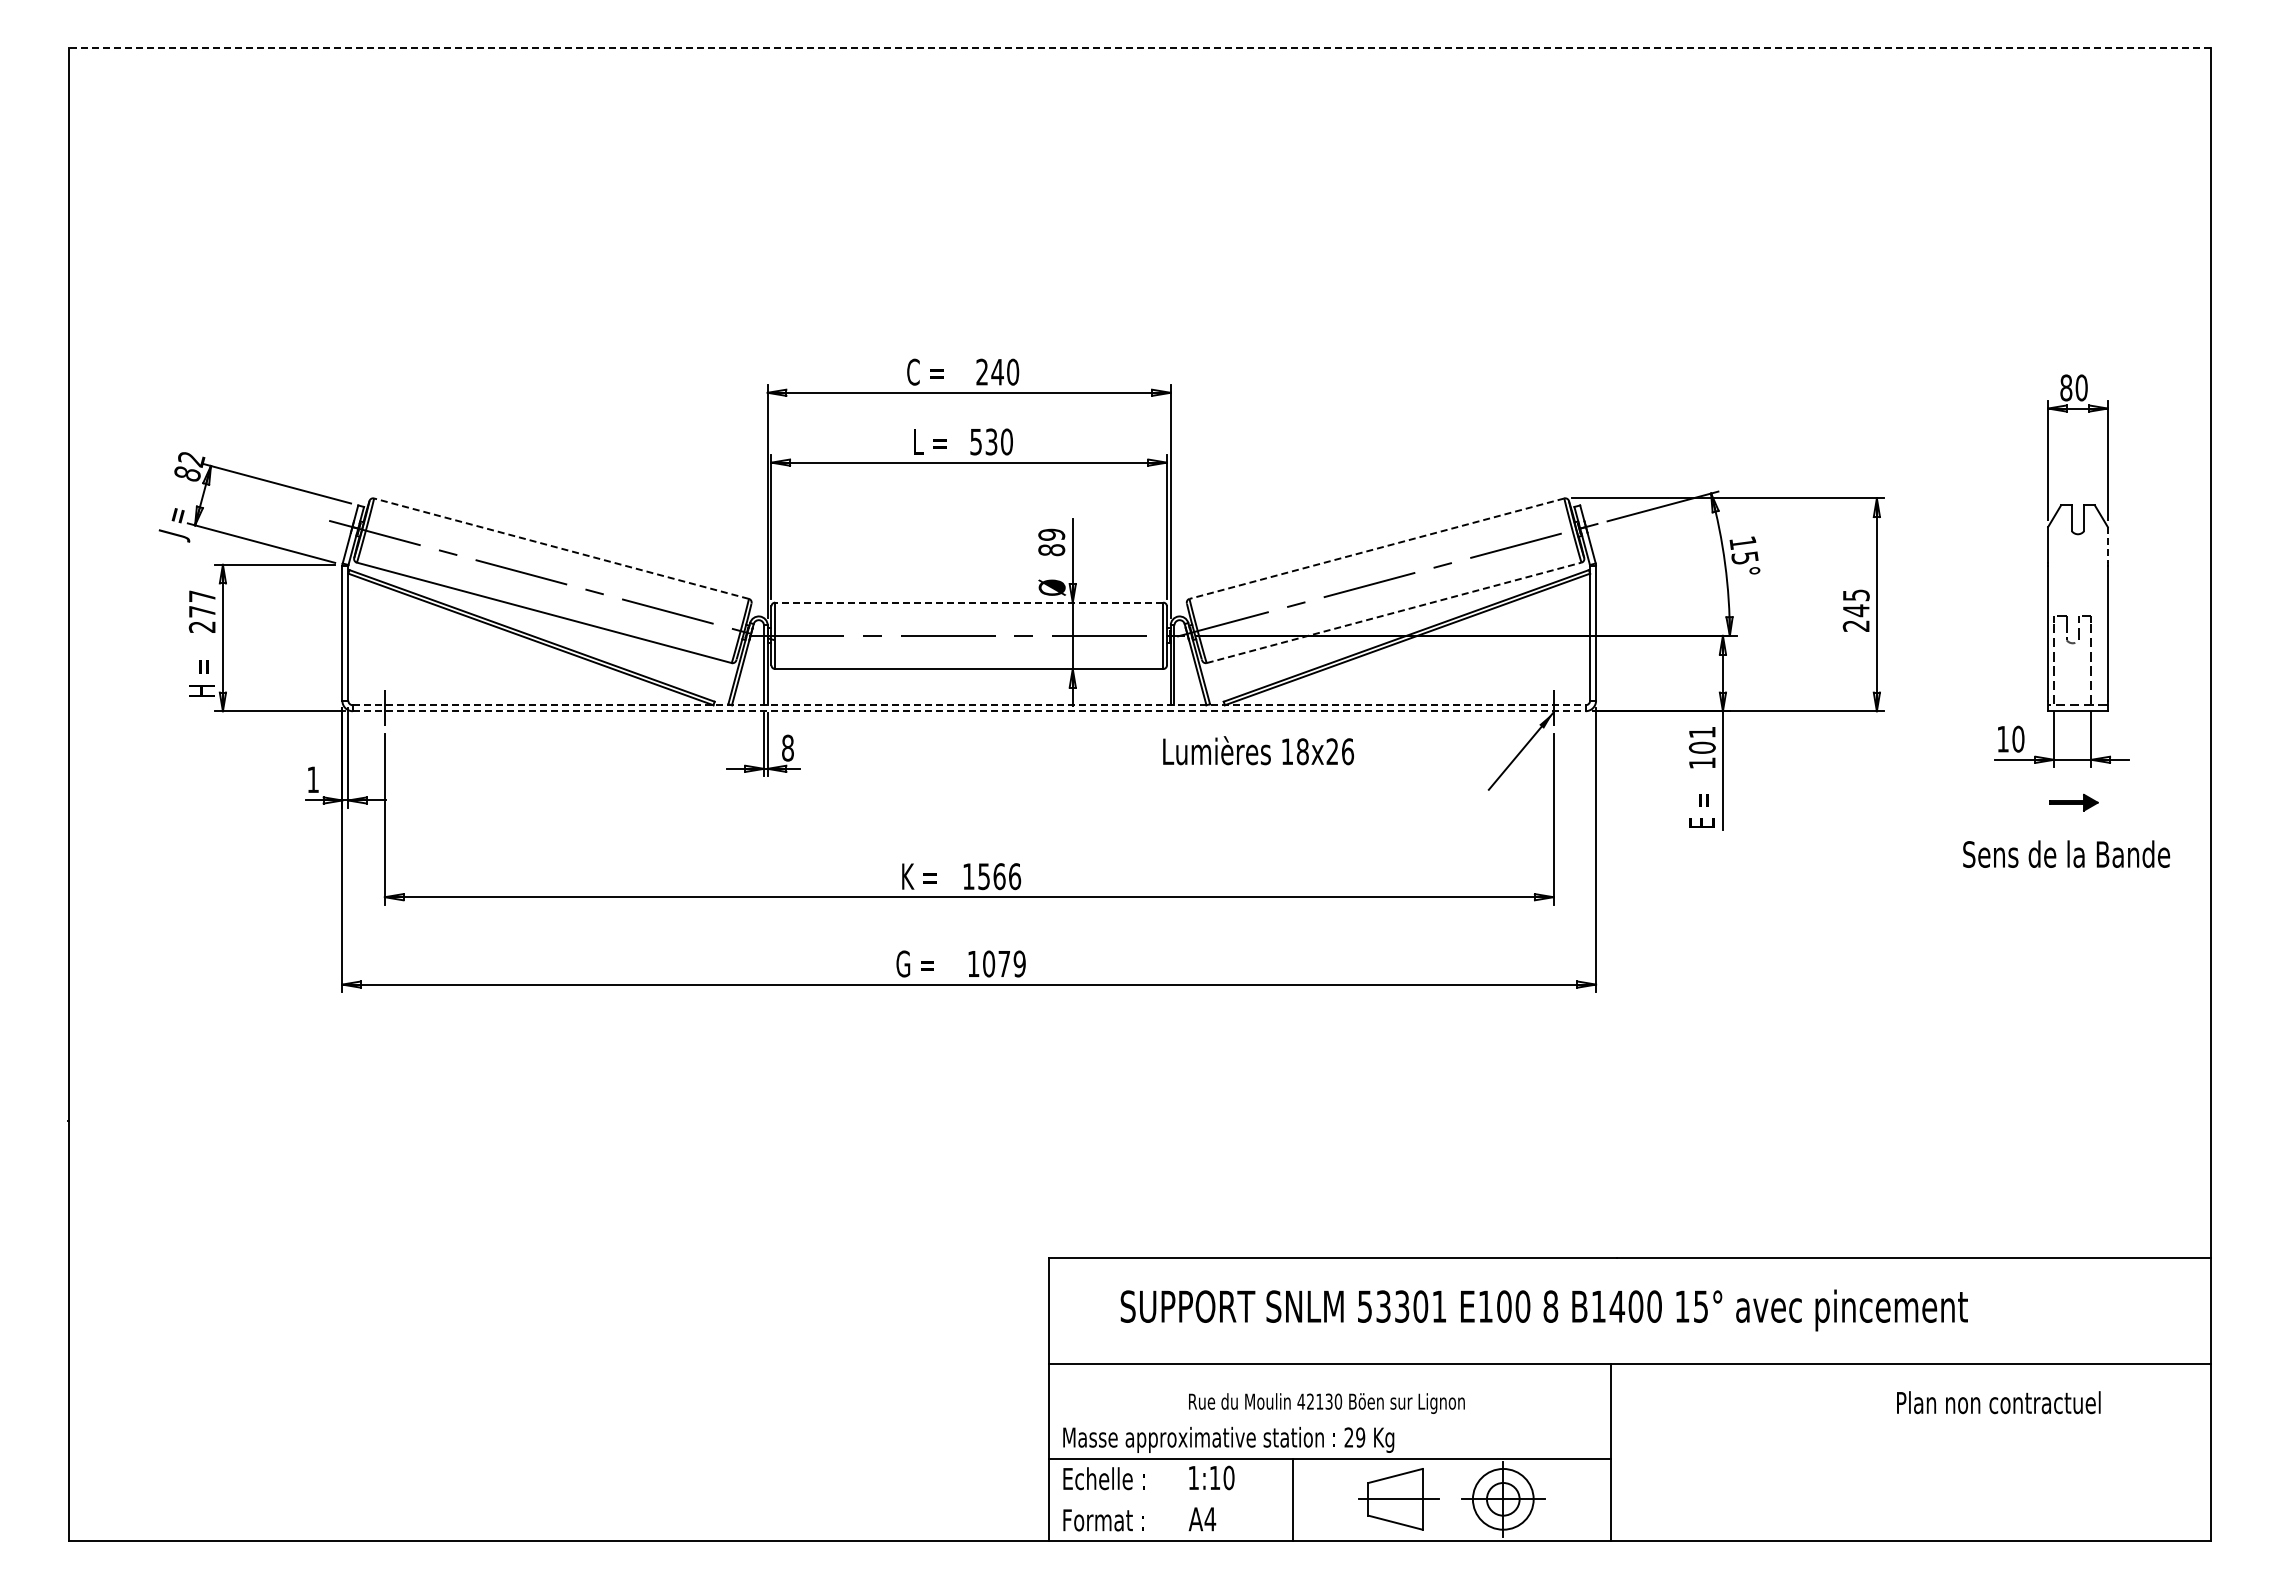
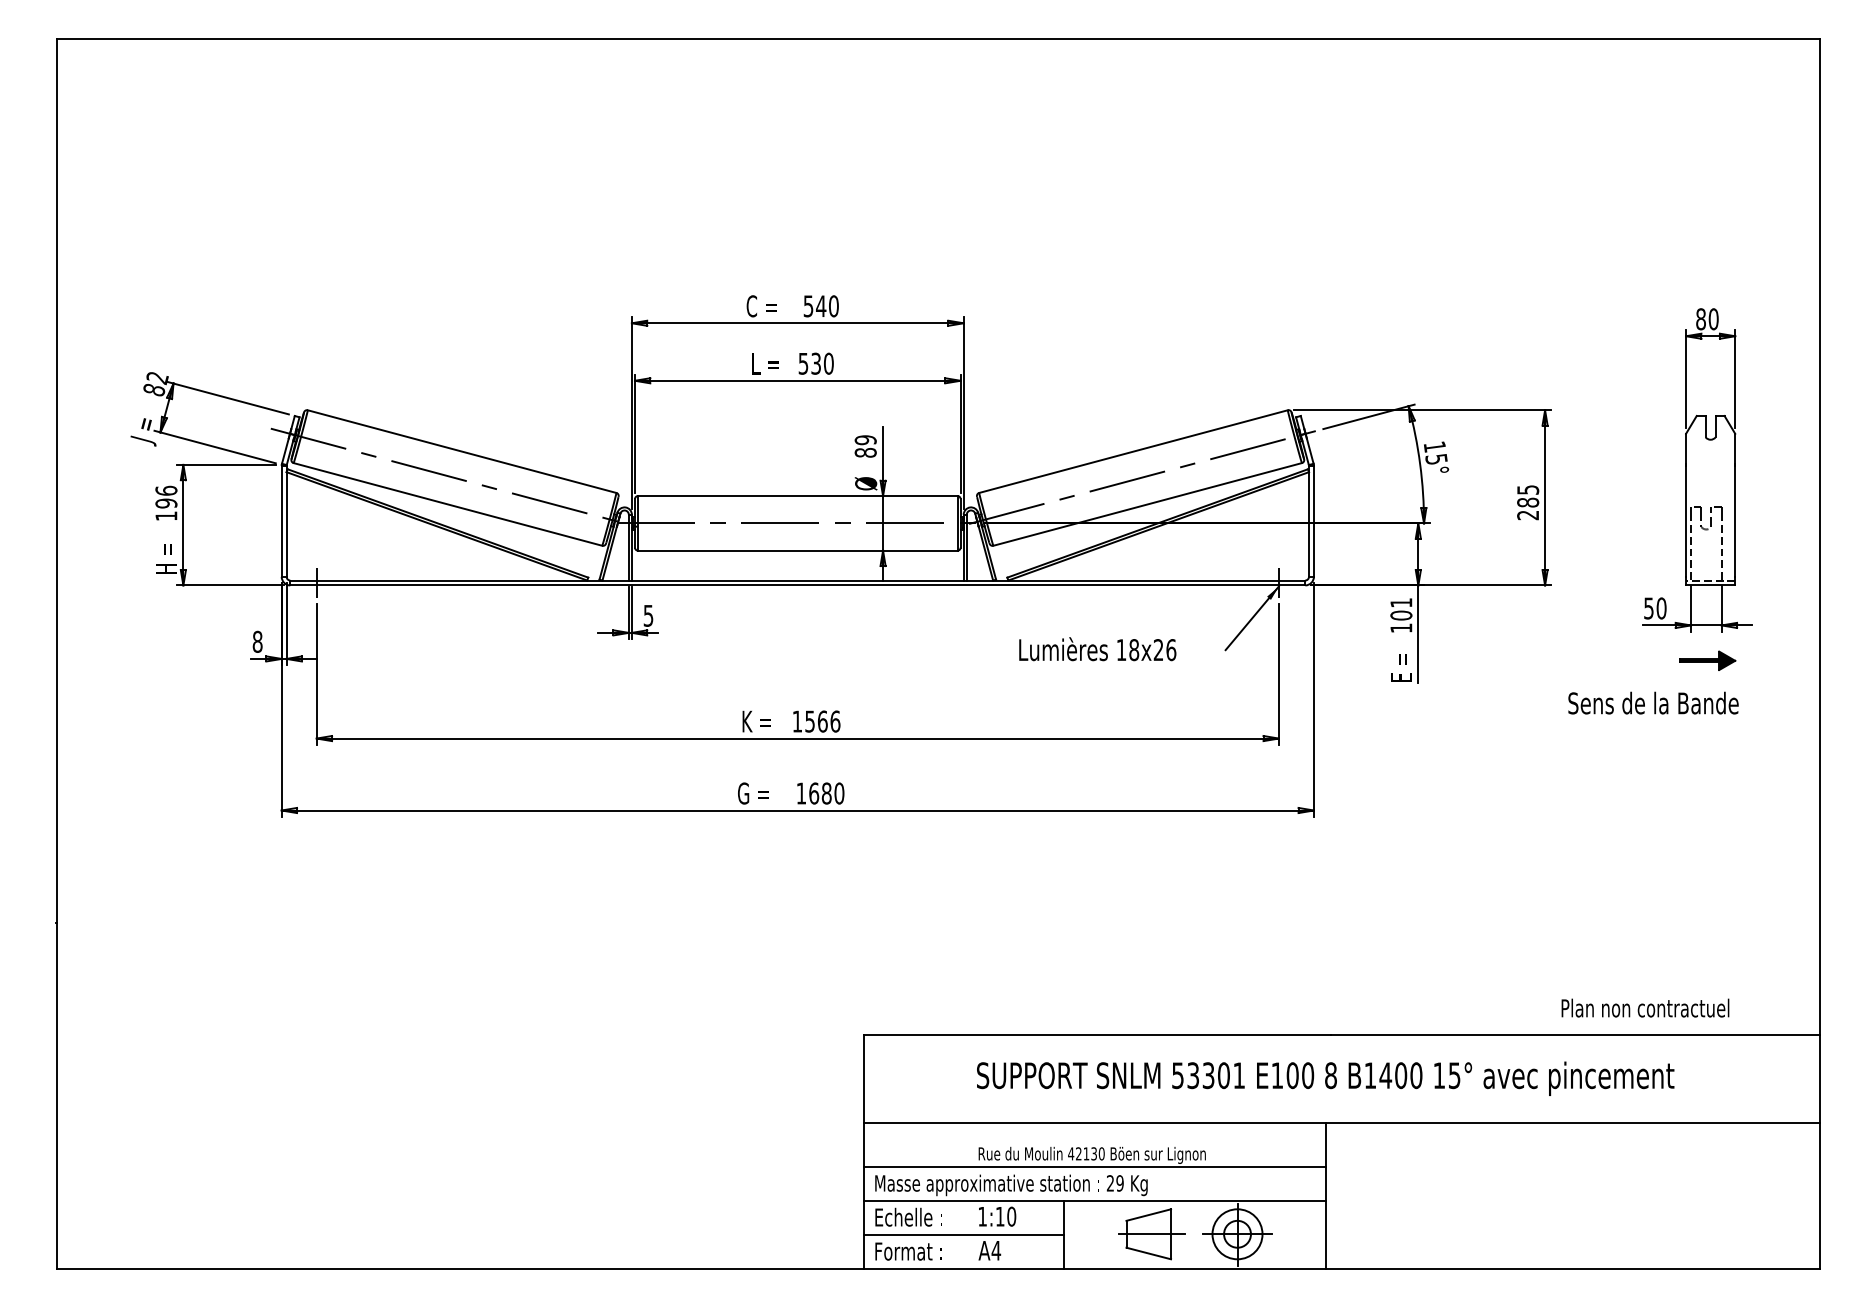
line: (1139, 47) -> (938, 38), dashed -> solid
text: (981, 371) -> (807, 305), 240 -> 540
line: (2107, 545) -> (1734, 448), dashed -> solid
line: (561, 548) -> (462, 451), dashed -> solid
line: (1376, 548) -> (1133, 451), dashed -> solid
line: (968, 602) -> (797, 495), dashed -> solid
text: (1855, 610) -> (1527, 502), 245 -> 285
text: (201, 611) -> (165, 503), 277 -> 196
line: (1394, 612) -> (1147, 504), dashed -> solid
line: (969, 705) -> (798, 580), dashed -> solid
line: (969, 711) -> (798, 585), dashed -> solid
text: (2002, 739) -> (1648, 608), 10 -> 50
text: (787, 747) -> (648, 615), 8 -> 5
text: (1258, 750) -> (1097, 649), moved
text: (313, 779) -> (257, 641), 1 -> 8
part: (2073, 802) -> (1706, 660), size x1.43
text: (2066, 853) -> (1653, 702), moved
text: (1004, 963) -> (826, 793), 1079 -> 1680
text: (1543, 1310) -> (1324, 1078), moved
text: (1998, 1402) -> (1645, 1008), moved
line: (1330, 1418) -> (1095, 1167), added
line: (1170, 1500) -> (963, 1235), added

